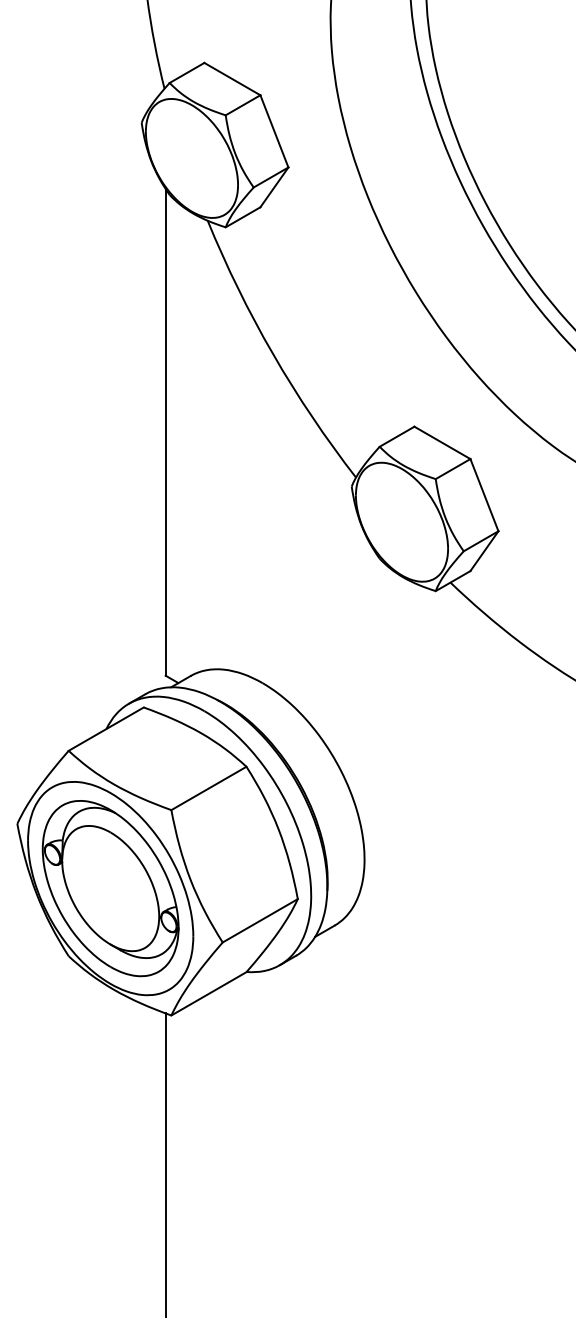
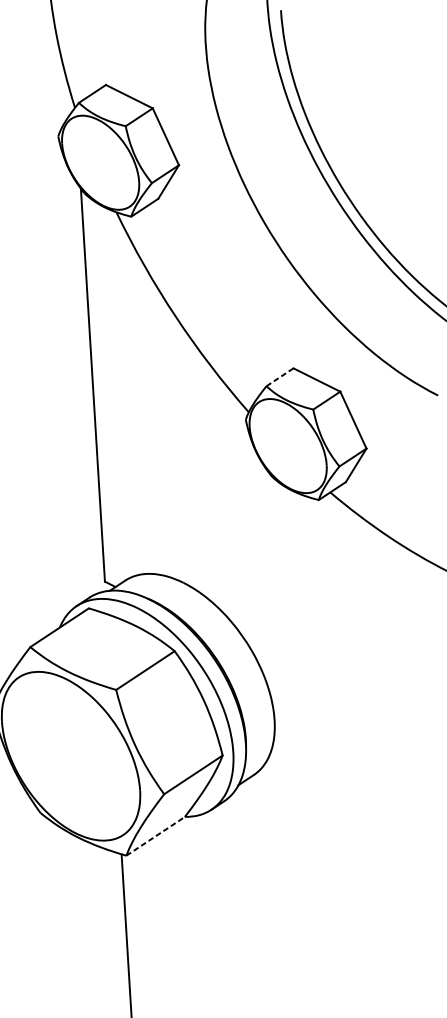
line: (397, 436) -> (280, 377), solid -> dashed
part: (110, 888) -> (70, 756), removed
line: (209, 993) -> (156, 836), solid -> dashed

